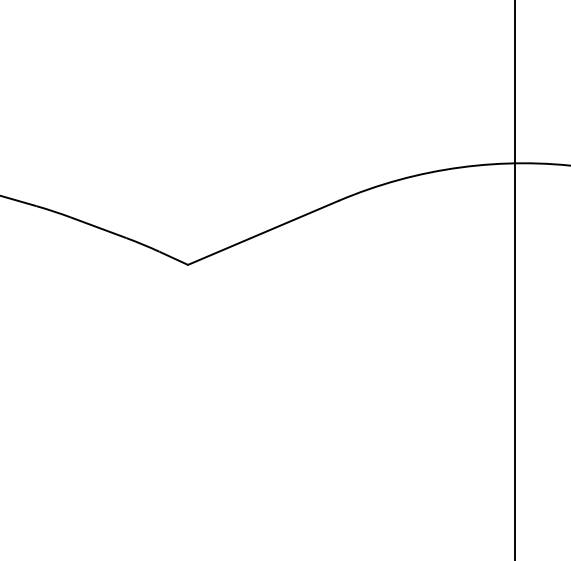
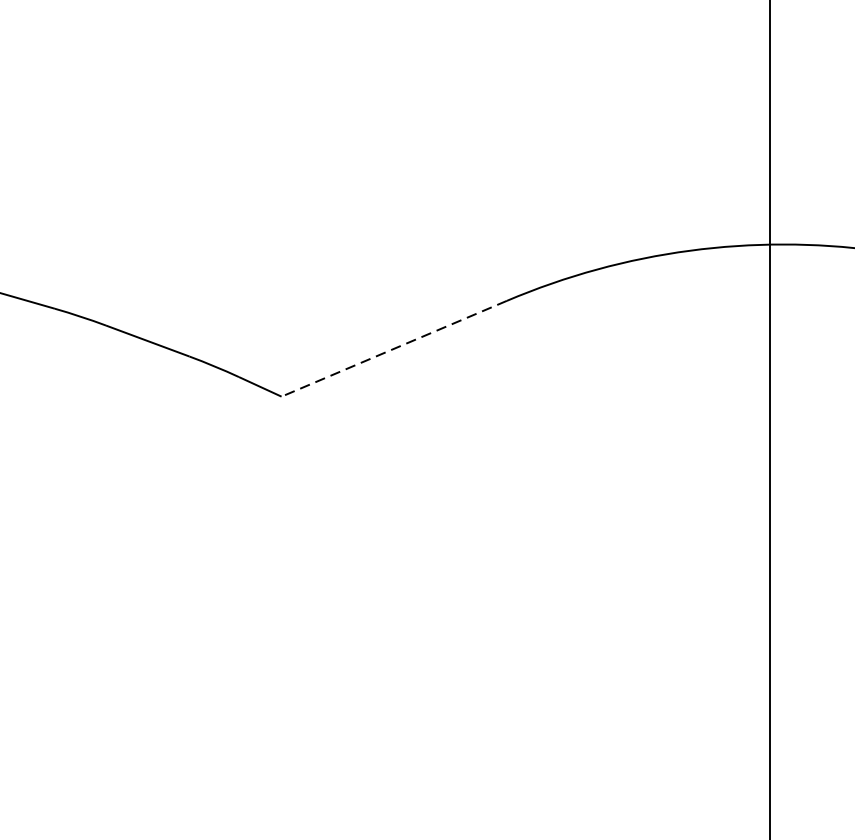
line: (263, 232) -> (394, 348), solid -> dashed

